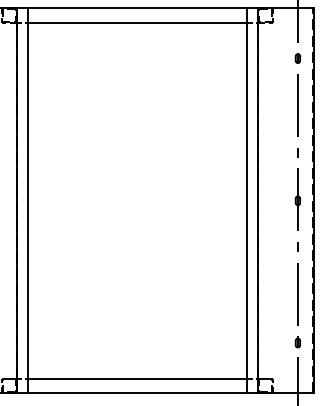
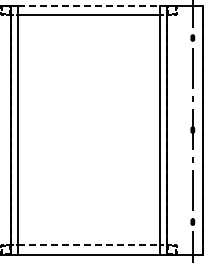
line: (138, 8) -> (89, 5), solid -> dashed
line: (138, 379) -> (89, 245), solid -> dashed

